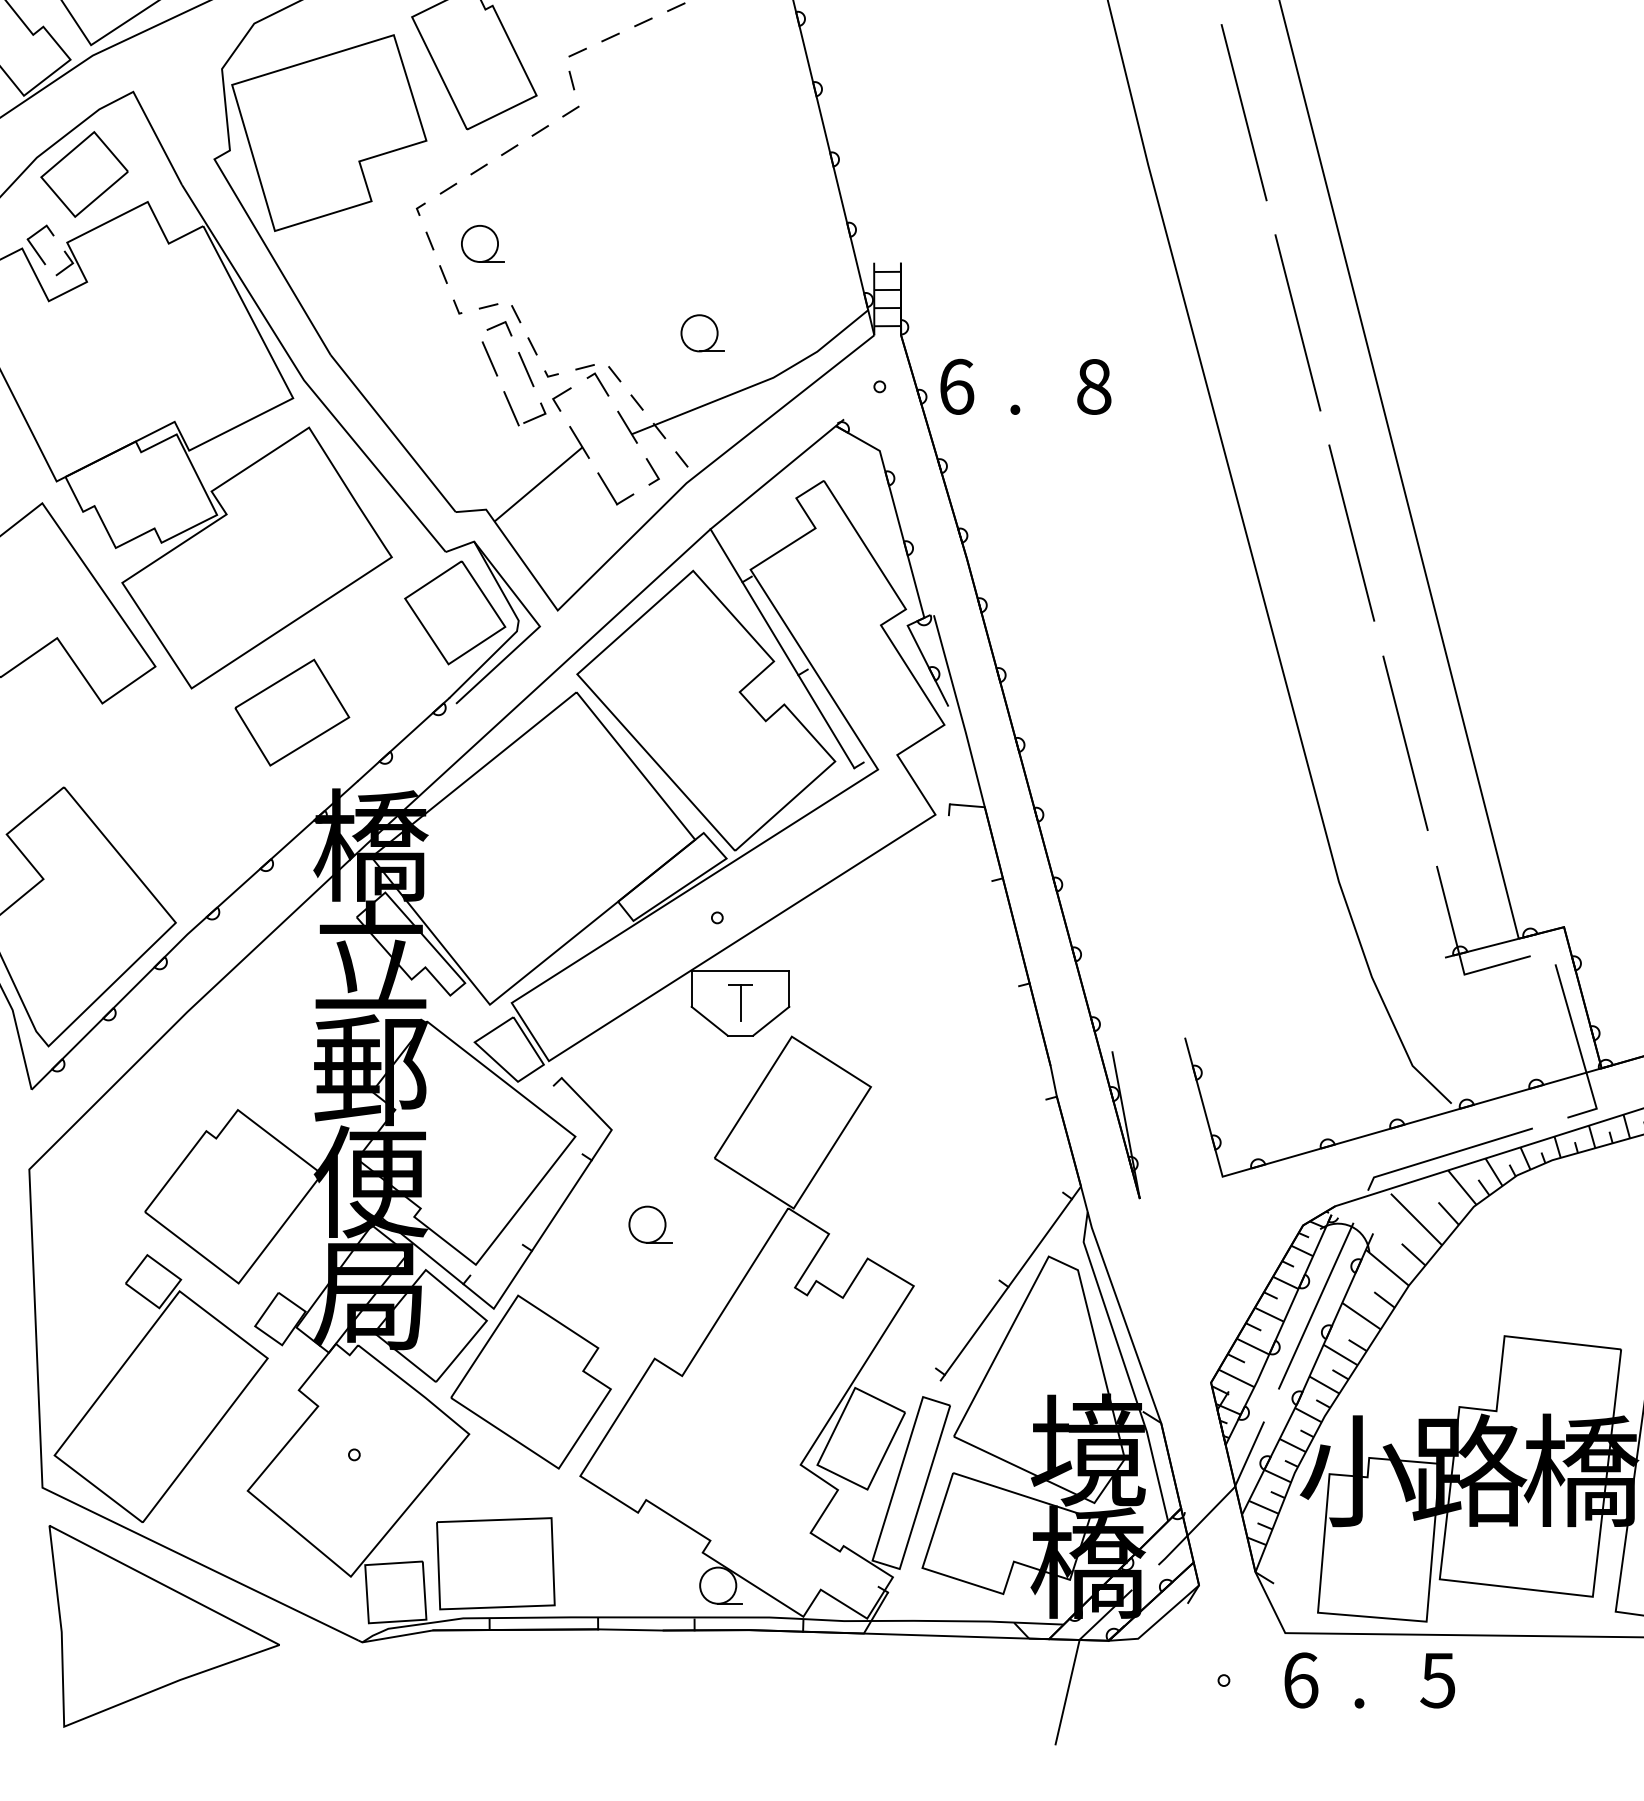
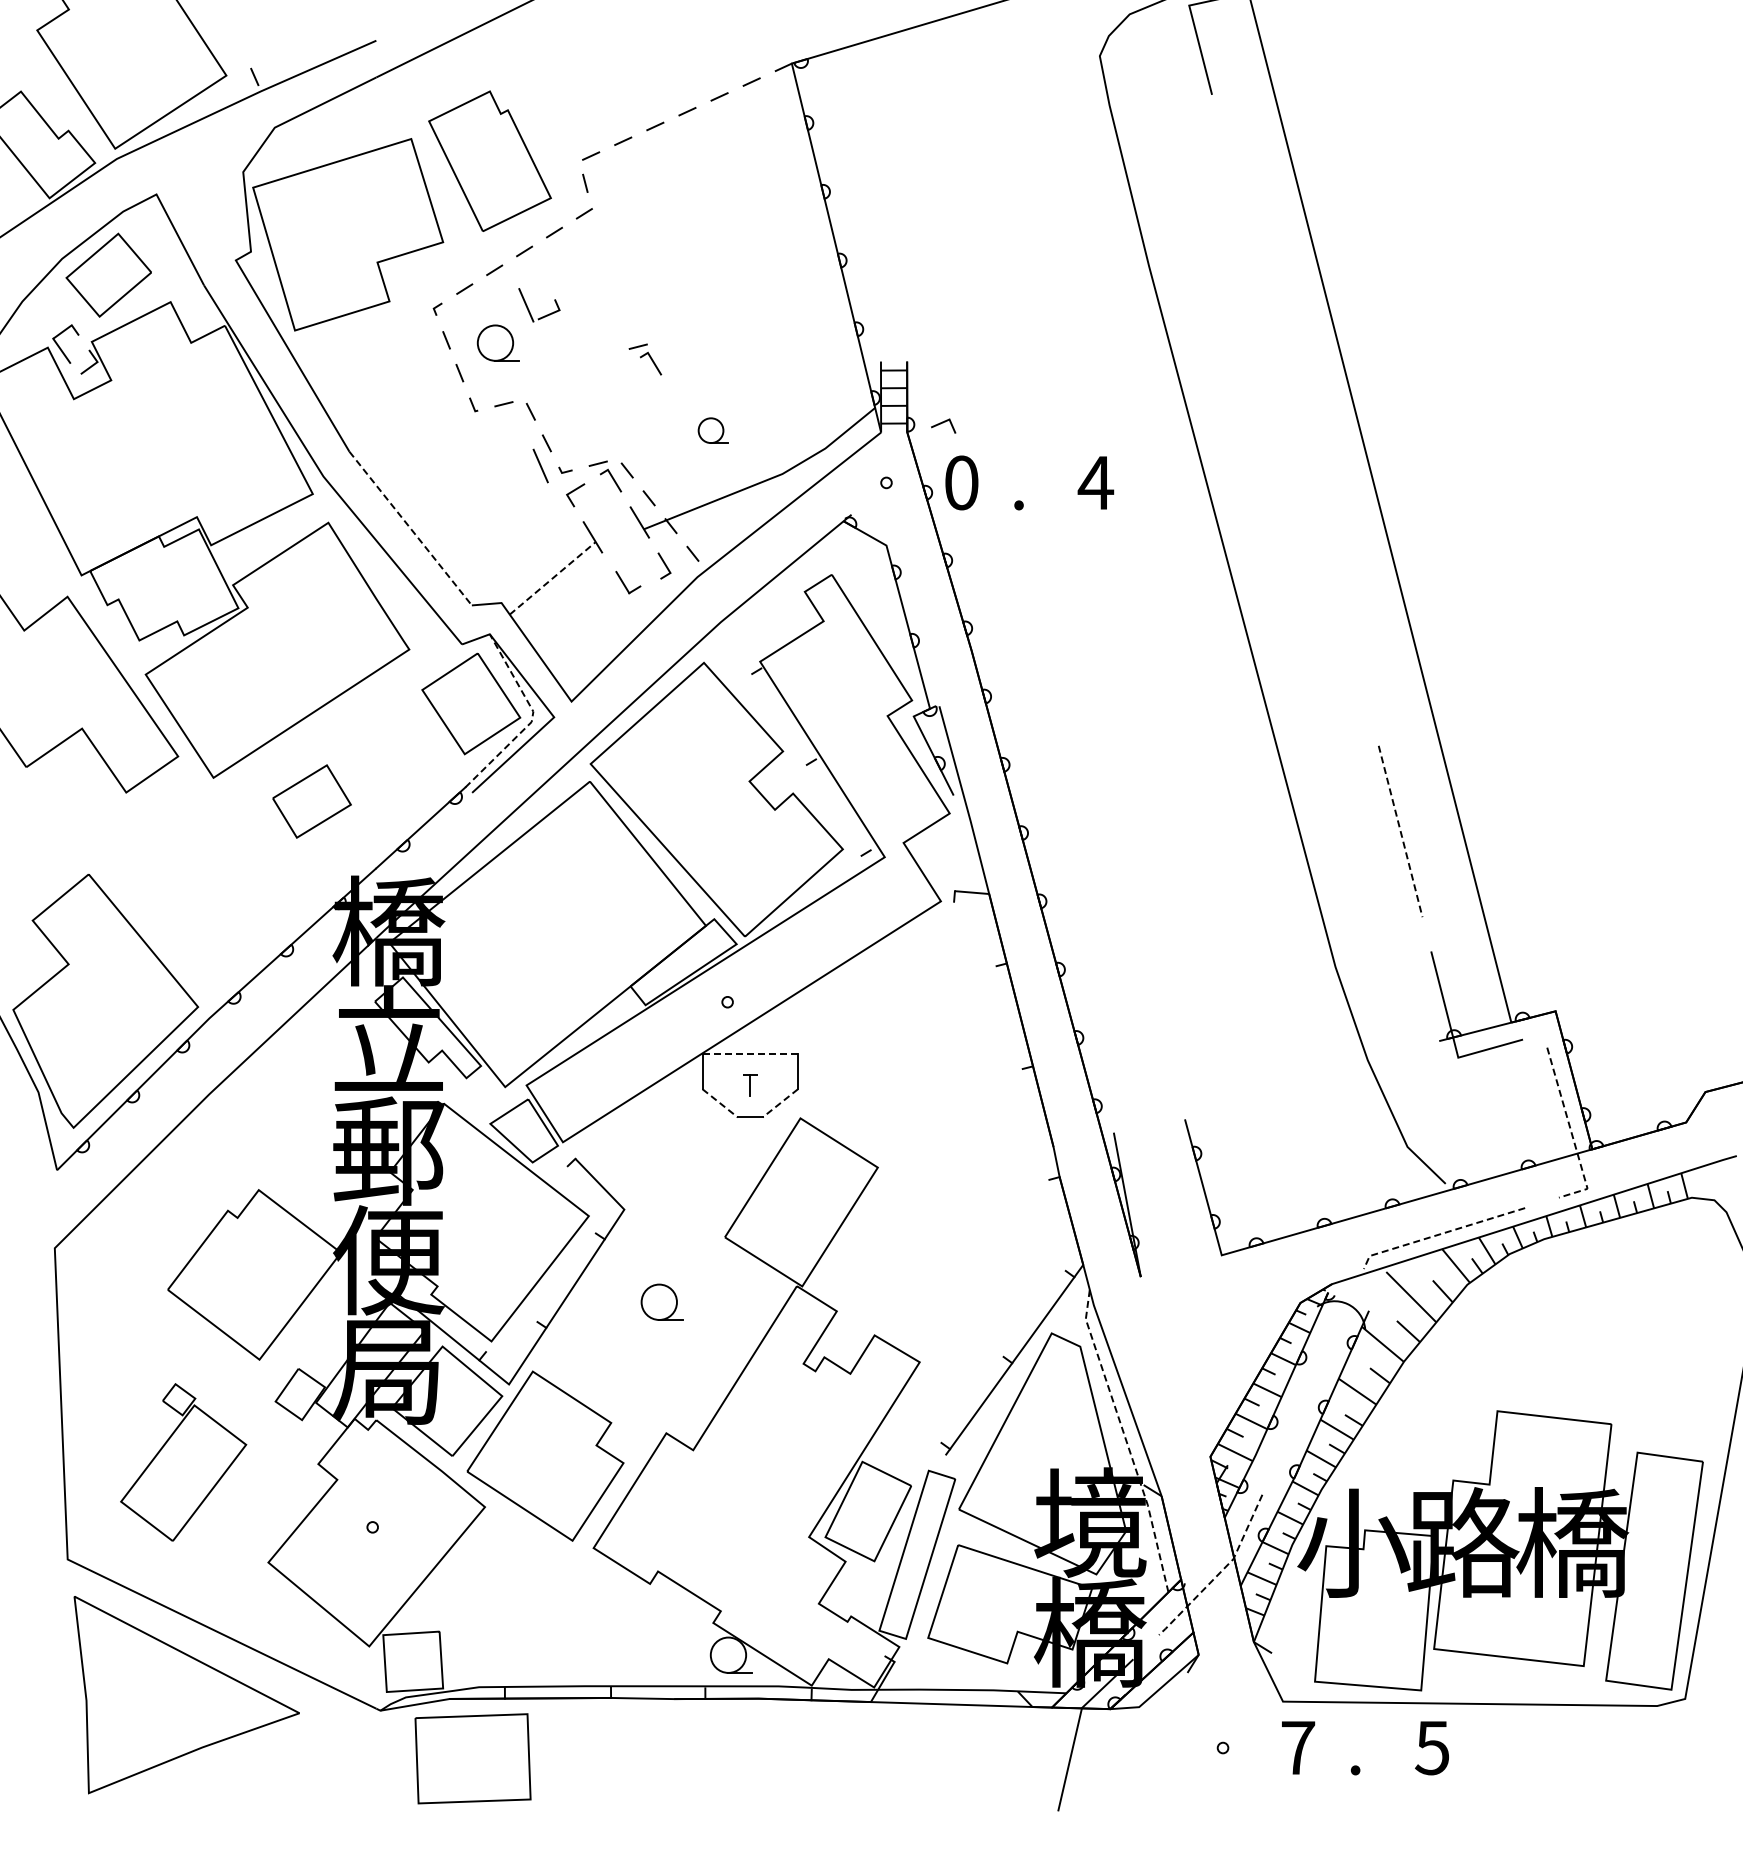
line: (1243, 112) -> (1242, 214), removed
part: (633, 260) -> (645, 359), added
line: (1298, 323) -> (1295, 420), removed
line: (499, 326) -> (943, 423), moved
part: (701, 333) -> (712, 430), size x0.7
line: (490, 358) -> (505, 455), removed
text: (956, 386) -> (961, 482), 6 -> 0
text: (1093, 386) -> (1095, 482), 8 -> 4
part: (514, 413) -> (529, 309), moved
line: (393, 434) -> (410, 529), solid -> dashed
line: (539, 484) -> (553, 578), solid -> dashed
part: (615, 488) -> (628, 582), size x0.7
line: (1351, 532) -> (1347, 625), removed
line: (517, 628) -> (532, 719), solid -> dashed
line: (781, 648) -> (790, 738), removed
part: (291, 712) -> (311, 801), size x0.7
line: (1405, 744) -> (1400, 832), solid -> dashed
line: (740, 970) -> (750, 1053), solid -> dashed
part: (740, 1003) -> (750, 1085), size x0.6
line: (710, 1021) -> (720, 1103), solid -> dashed
line: (771, 1021) -> (780, 1103), solid -> dashed
line: (1580, 1053) -> (1571, 1134), solid -> dashed
line: (1445, 1155) -> (1439, 1234), solid -> dashed
line: (1315, 1305) -> (1312, 1381), removed
line: (1125, 1366) -> (1126, 1440), solid -> dashed
part: (160, 1388) -> (183, 1462), size x0.6
line: (1222, 1500) -> (1221, 1571), solid -> dashed
part: (495, 1563) -> (472, 1758), moved
text: (1301, 1680) -> (1298, 1747), 6 -> 7

